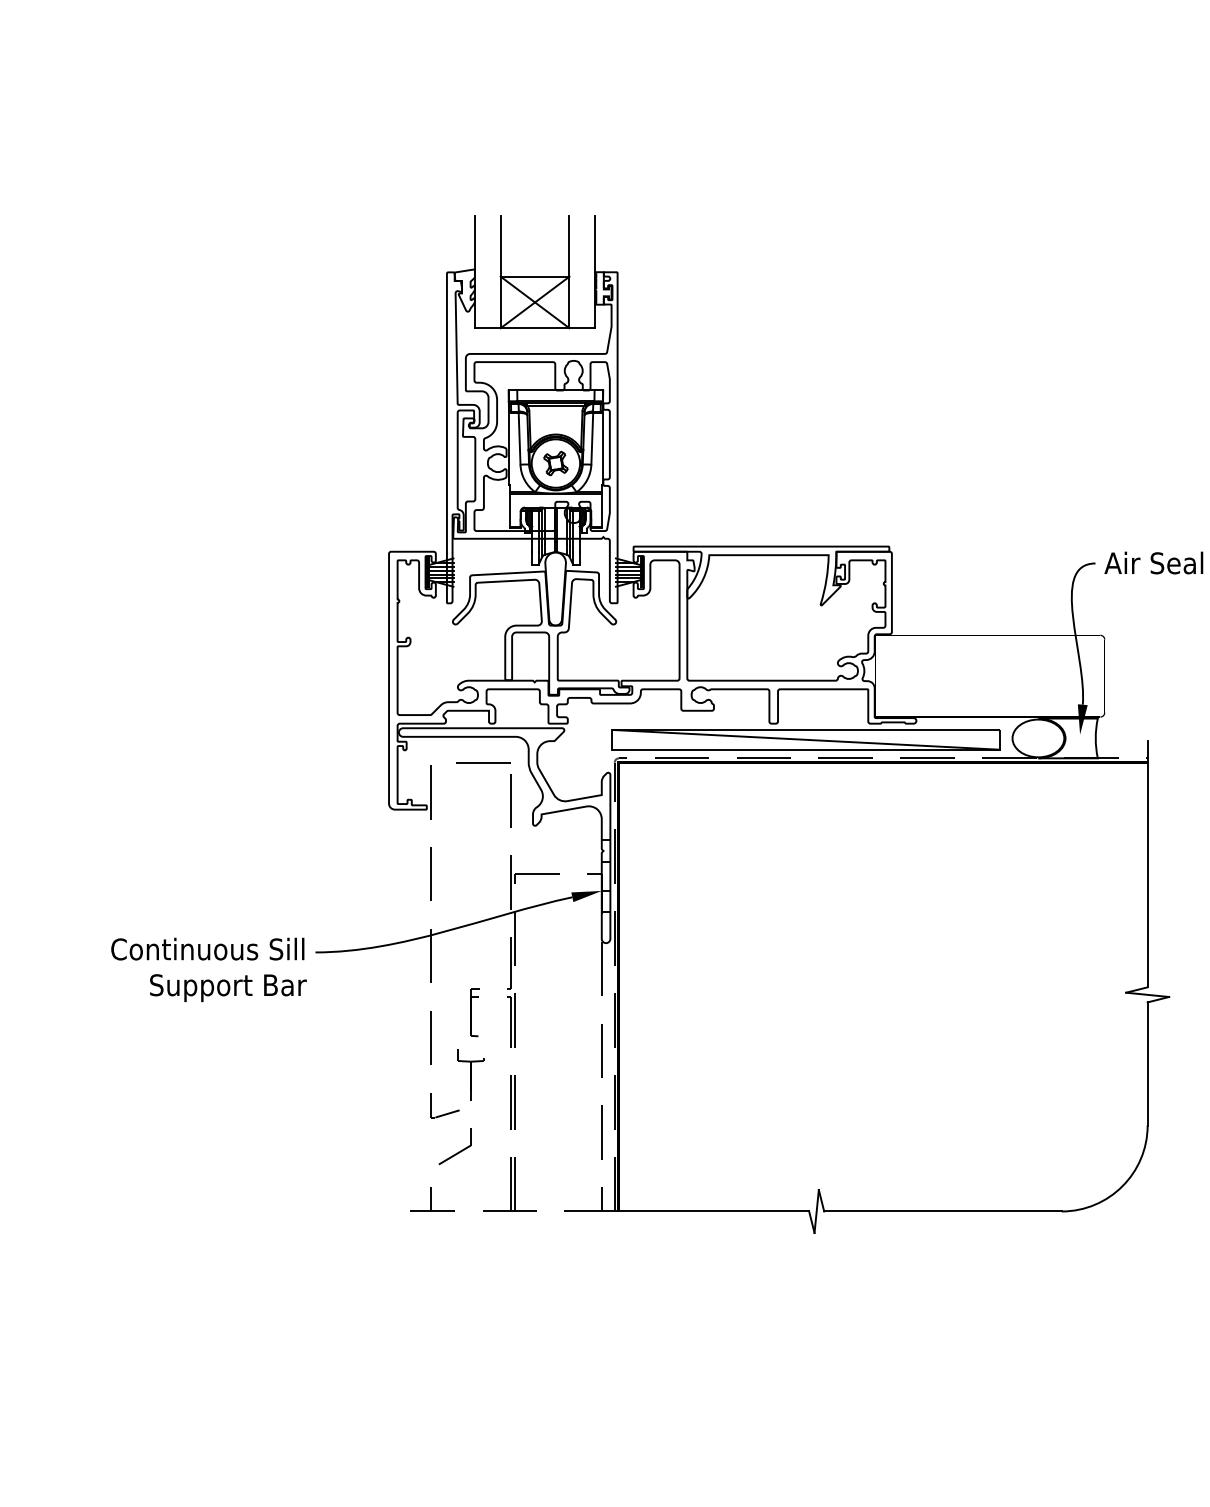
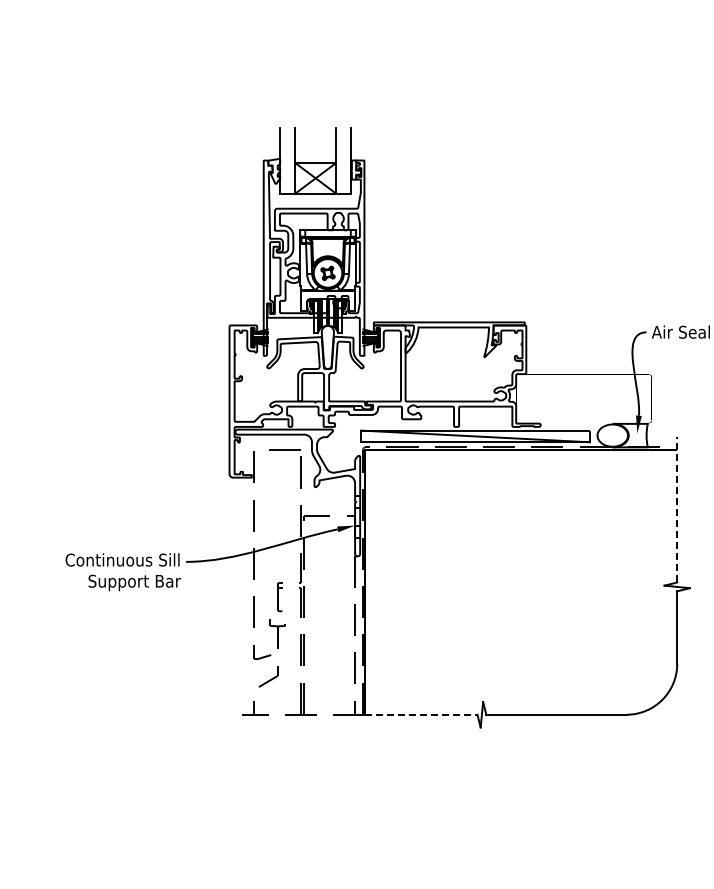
line: (1148, 863) -> (677, 509), solid -> dashed
line: (714, 1211) -> (421, 714), solid -> dashed

